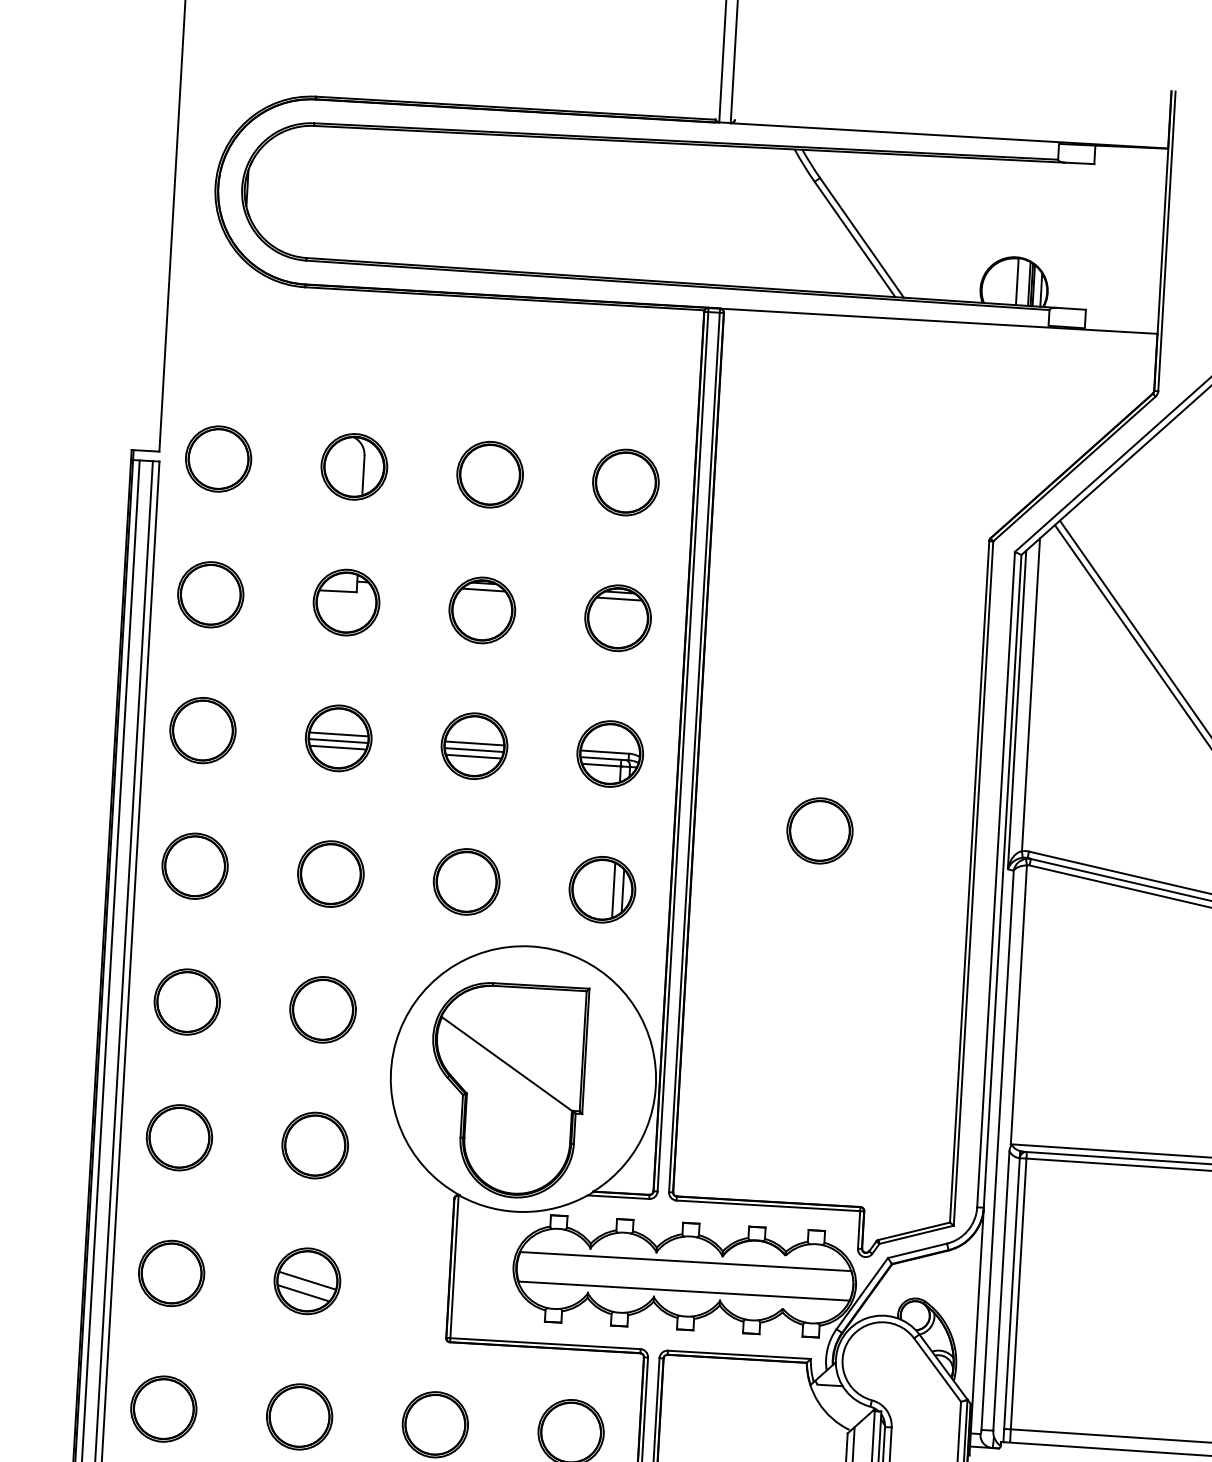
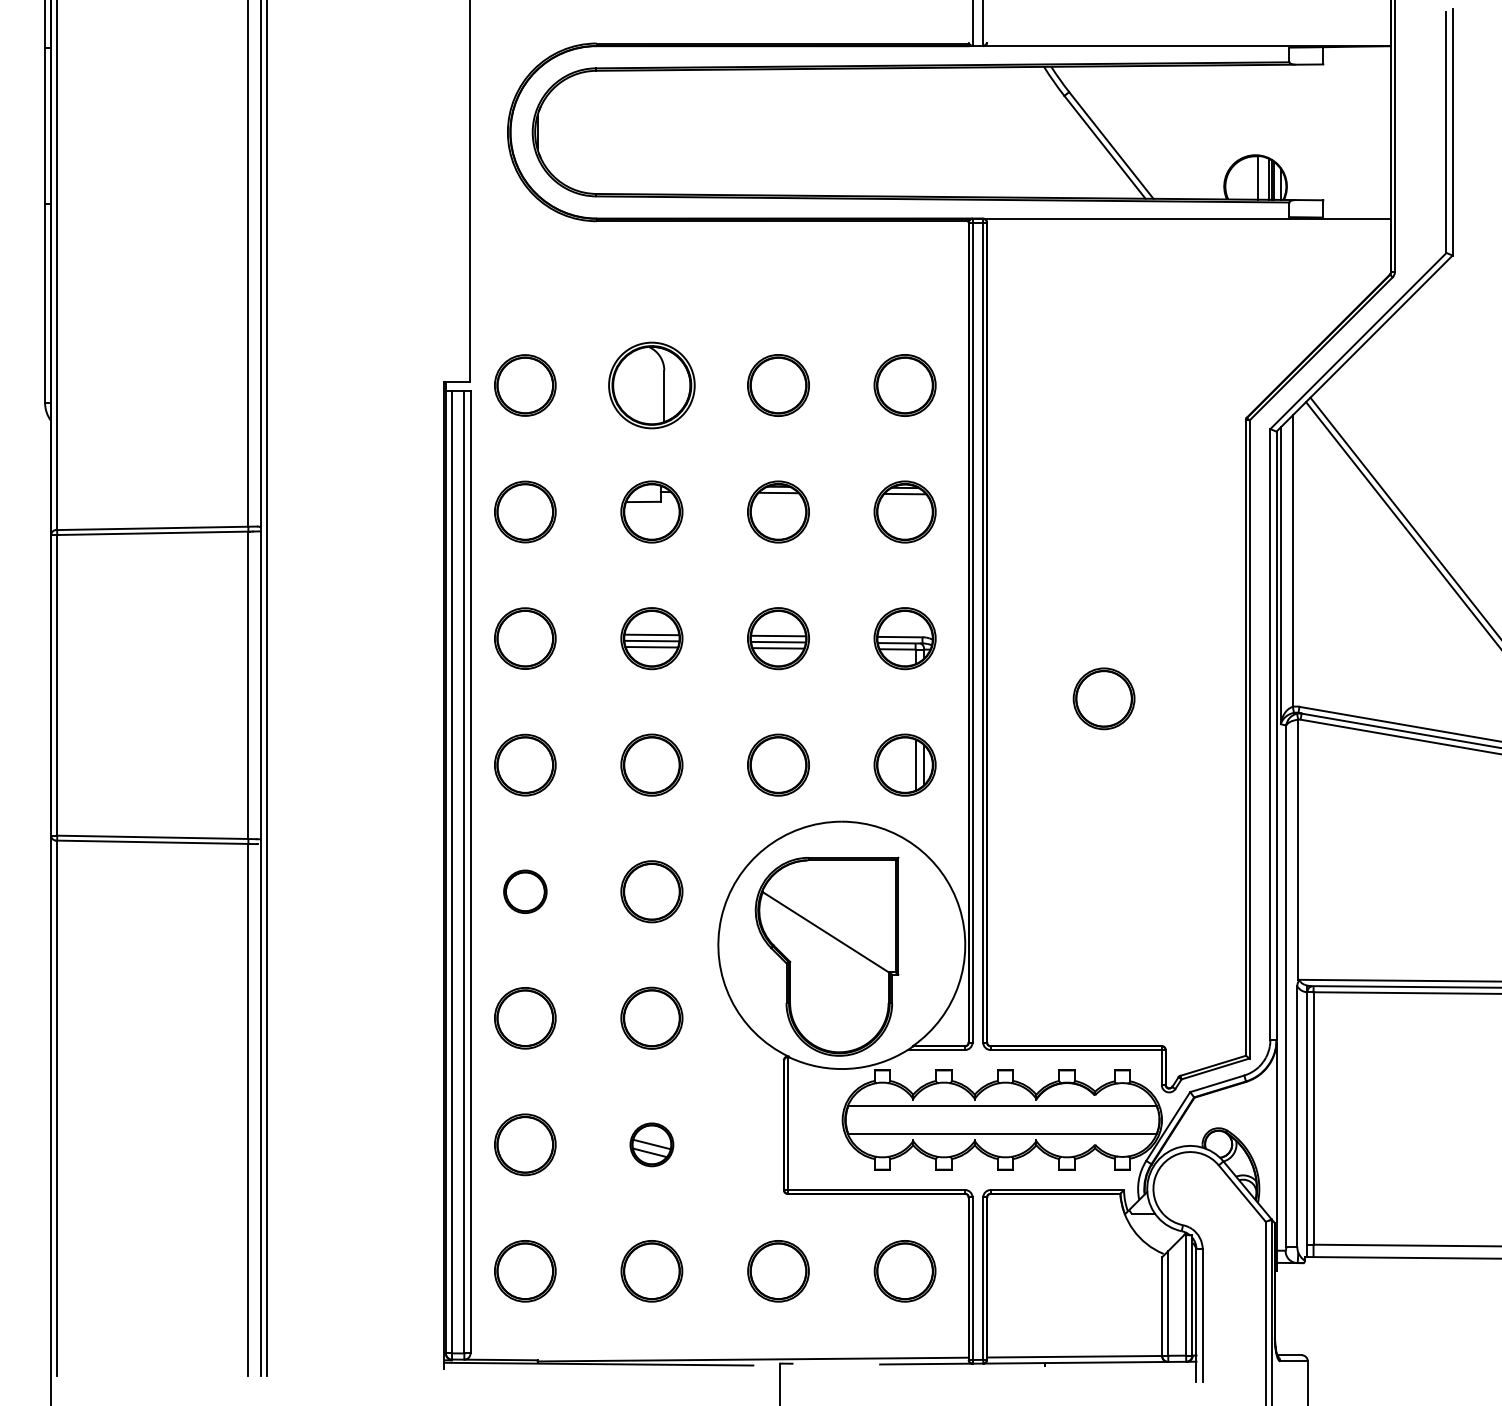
part: (353, 466) -> (651, 385), size x1.4
part: (187, 1001) -> (525, 891), size x0.7
part: (306, 1280) -> (651, 1144), size x0.7

